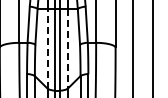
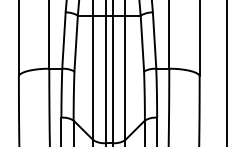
line: (47, 48) -> (93, 77), dashed -> solid
line: (67, 48) -> (124, 77), dashed -> solid

